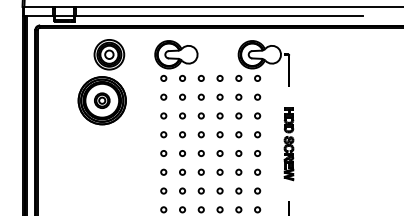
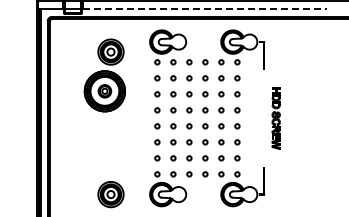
line: (220, 16) -> (205, 9), solid -> dashed
part: (101, 82) -> (104, 75), moved
part: (288, 144) -> (275, 118), moved

